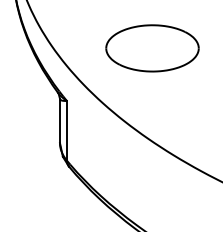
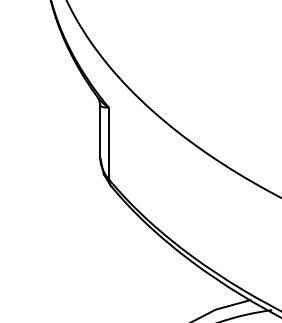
part: (151, 48) -> (210, 44), removed

